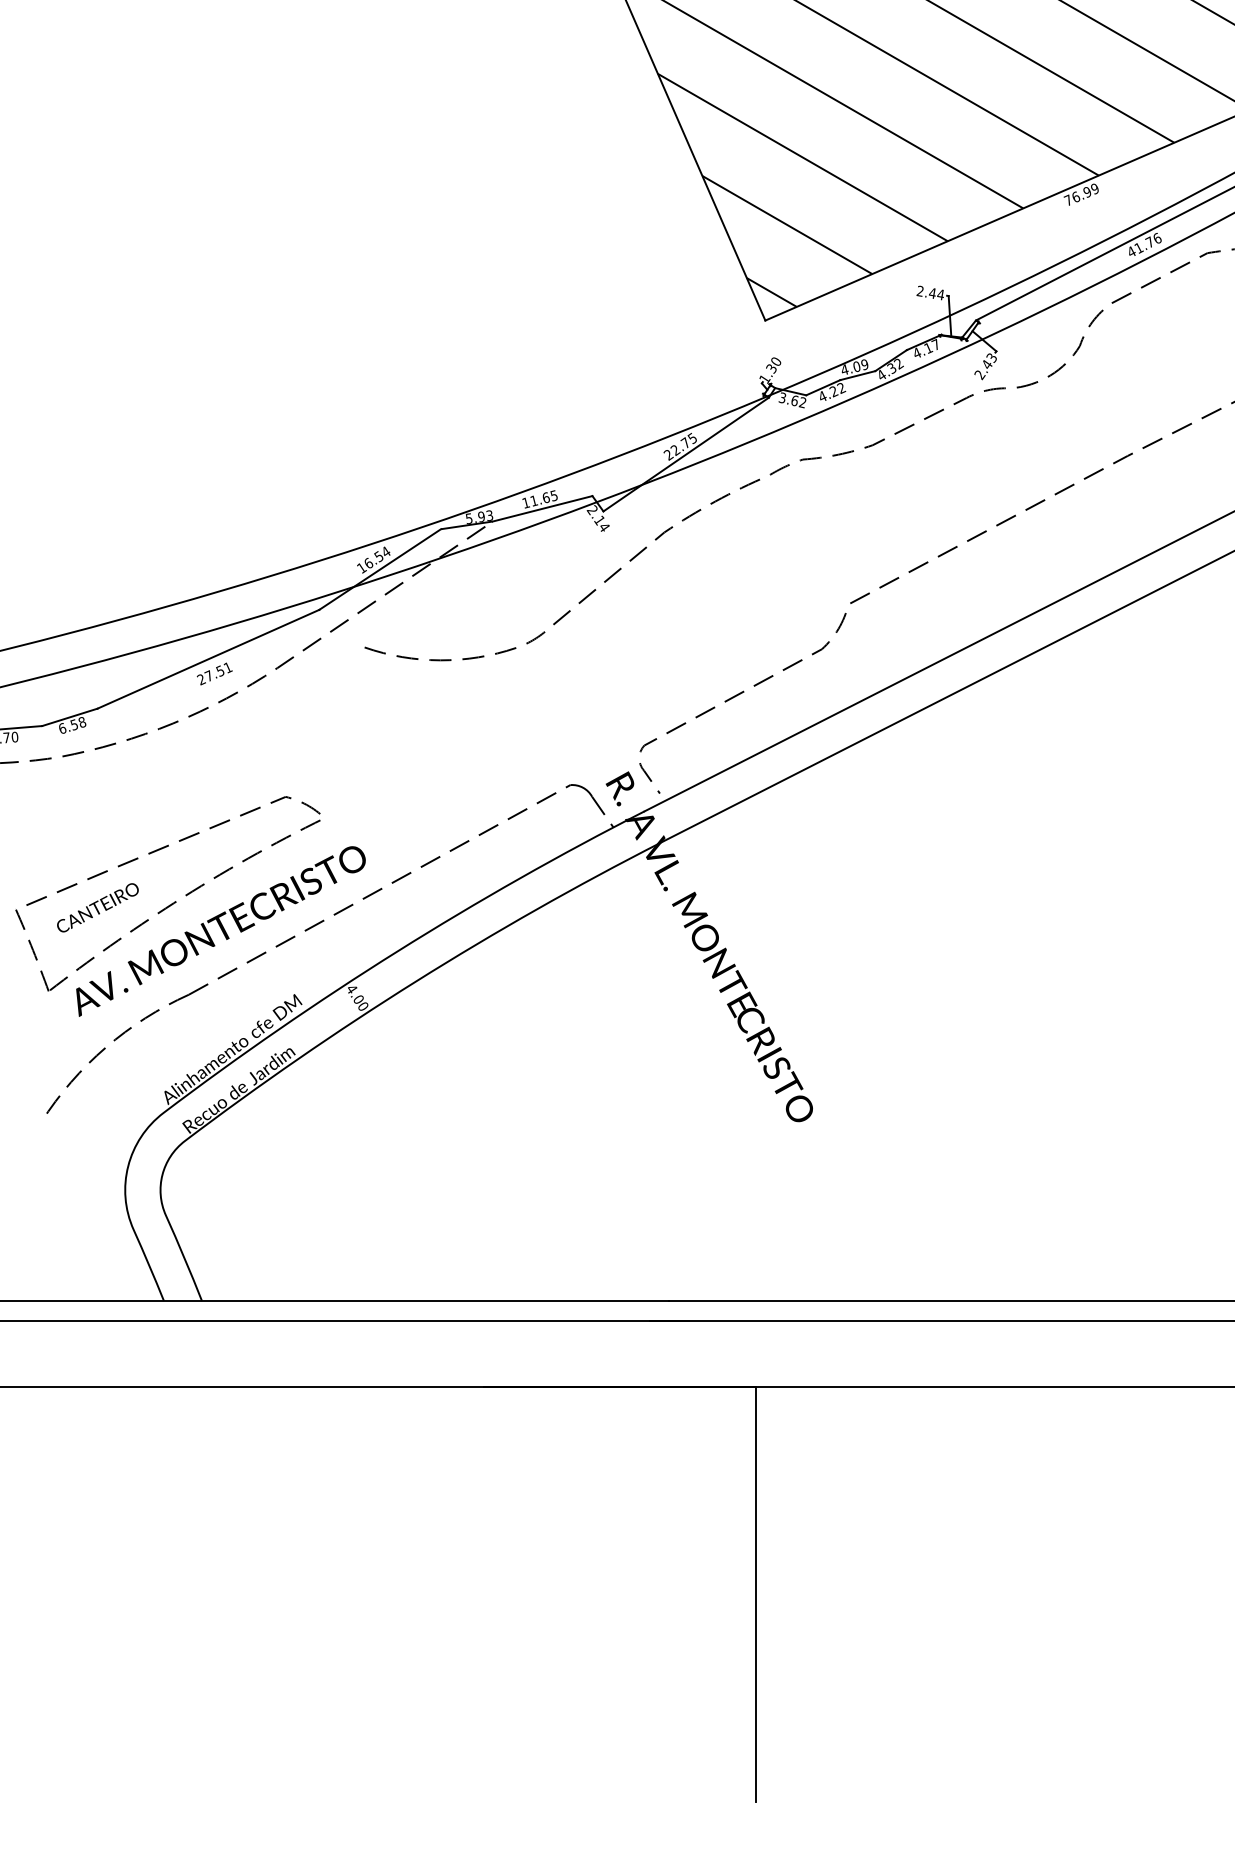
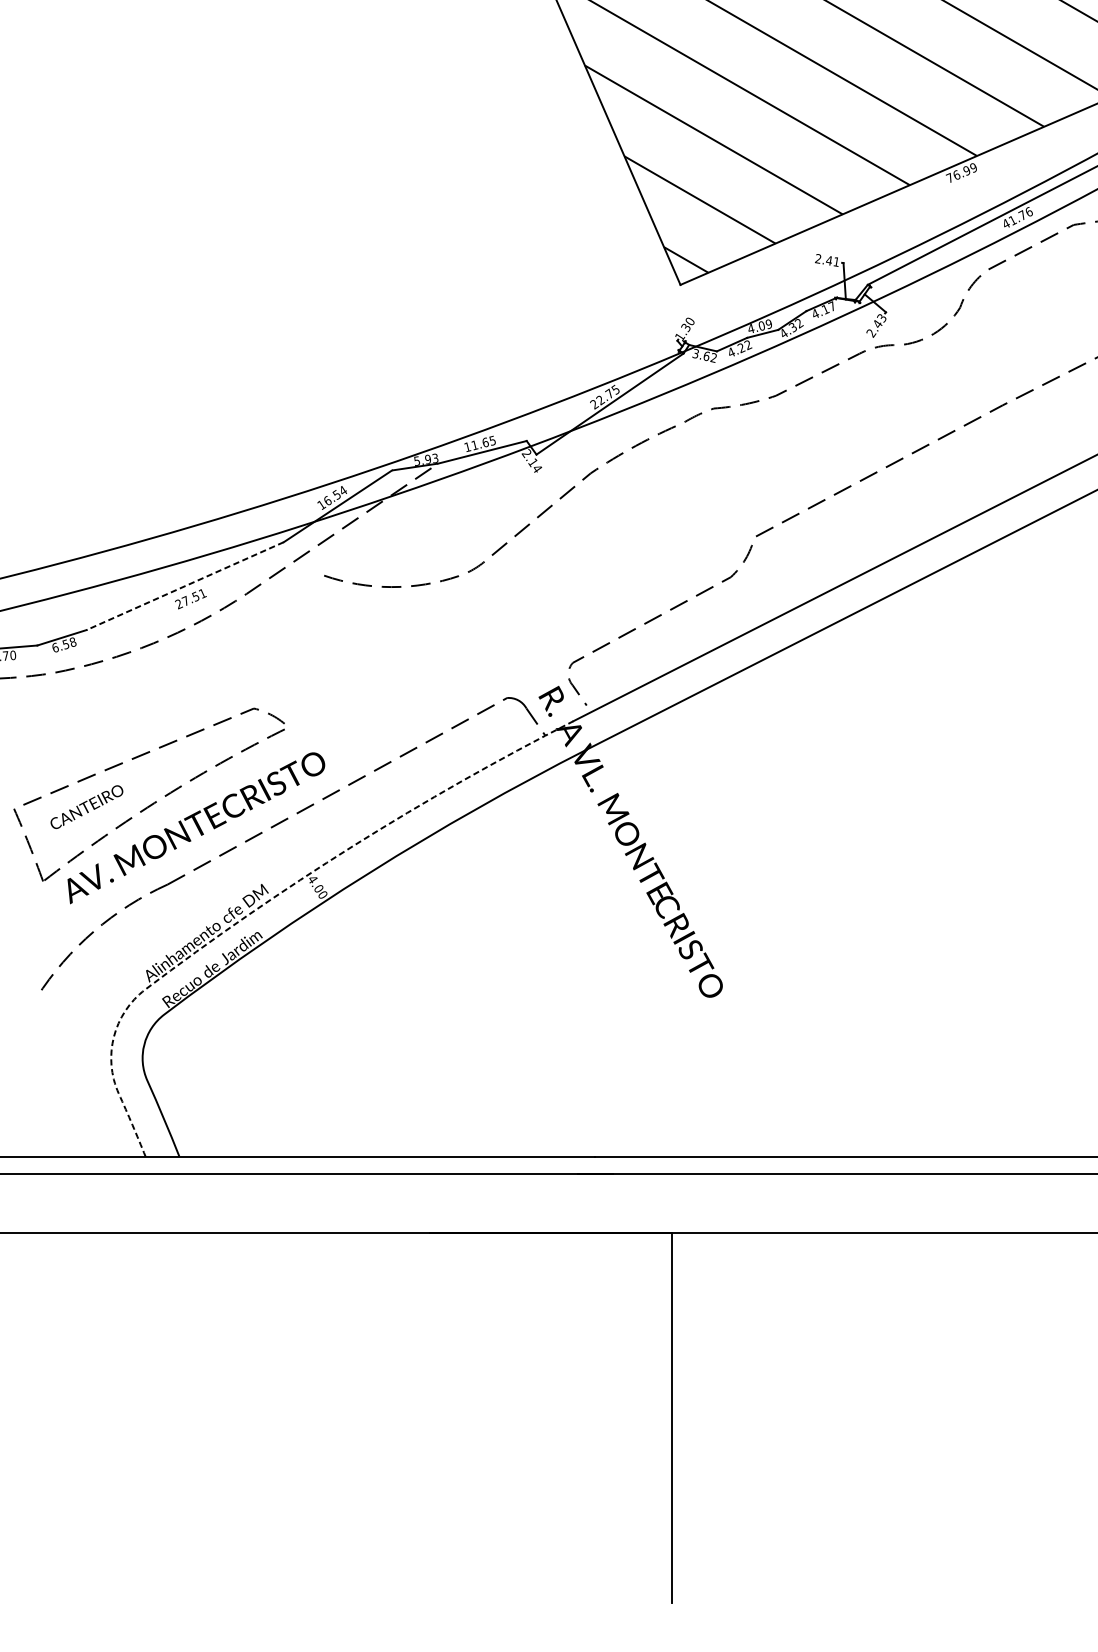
text: (940, 294) -> (836, 261), 2.44 -> 2.41
line: (208, 659) -> (185, 586), solid -> dashed
line: (300, 1015) -> (267, 902), solid -> dashed

